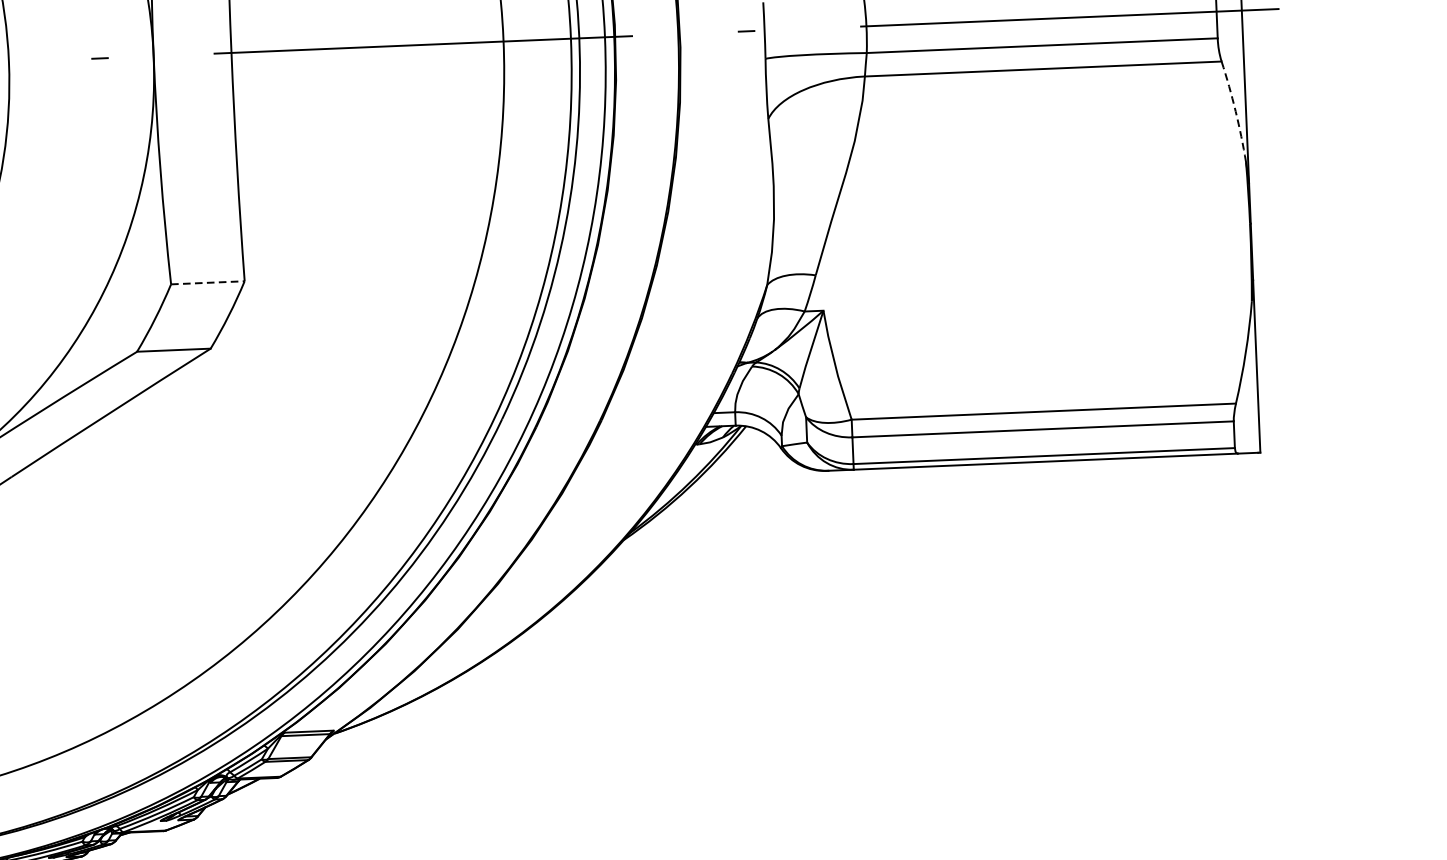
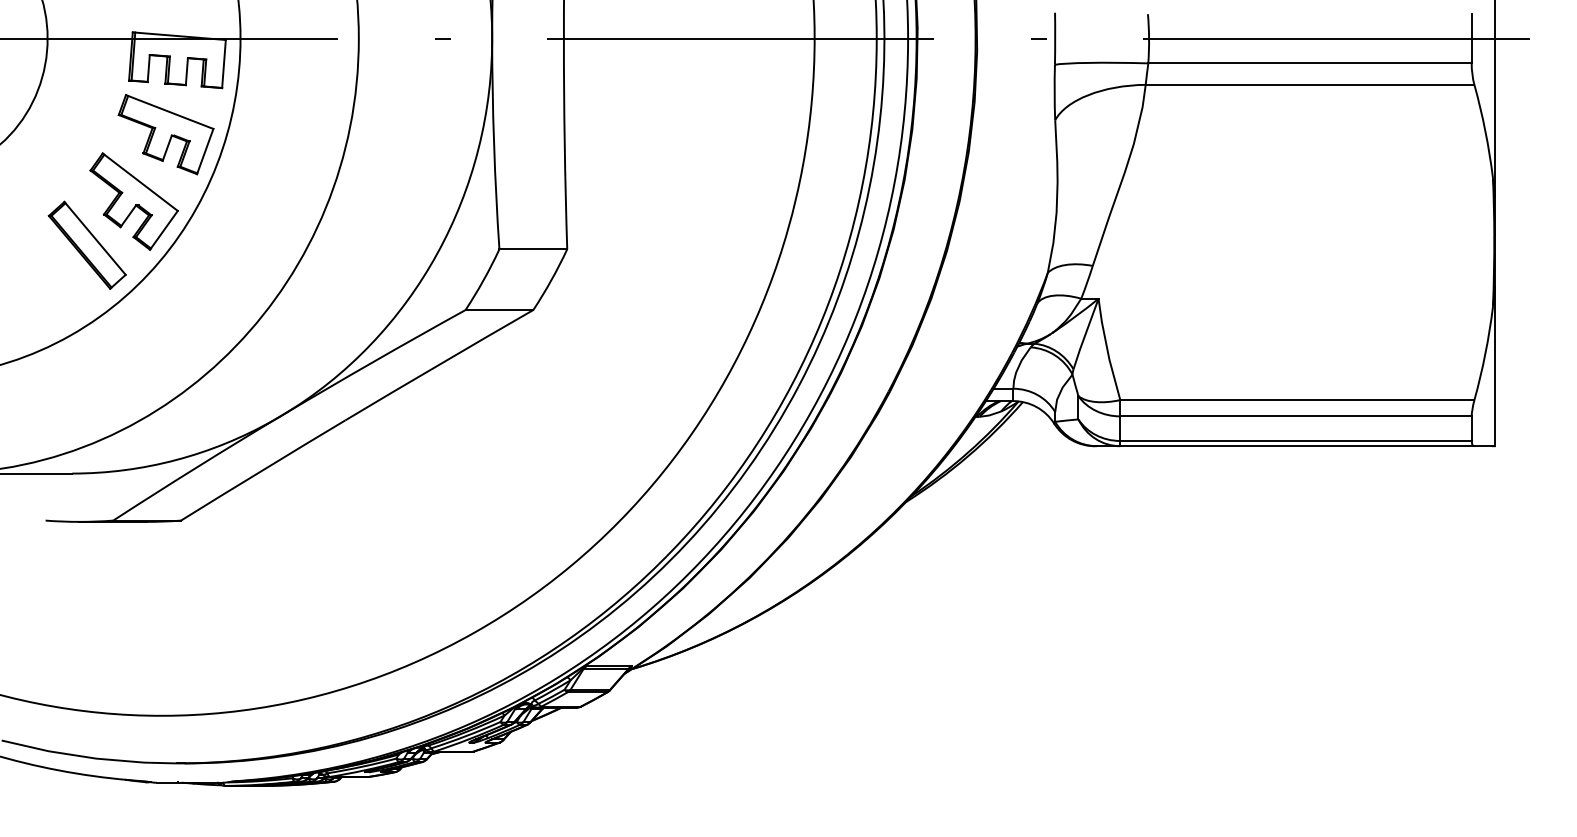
arc: (1235, 111) -> (1485, 131), dashed -> solid
line: (208, 282) -> (533, 249), dashed -> solid

